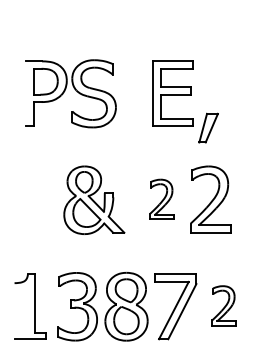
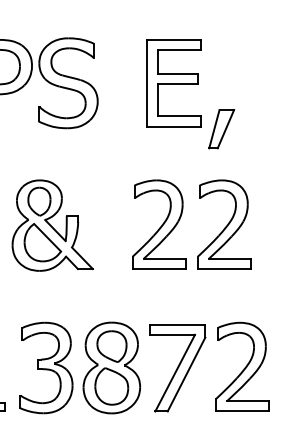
part: (94, 199) -> (53, 224), moved
part: (161, 199) -> (158, 224), size x1.67
part: (223, 305) -> (241, 366), size x1.67

